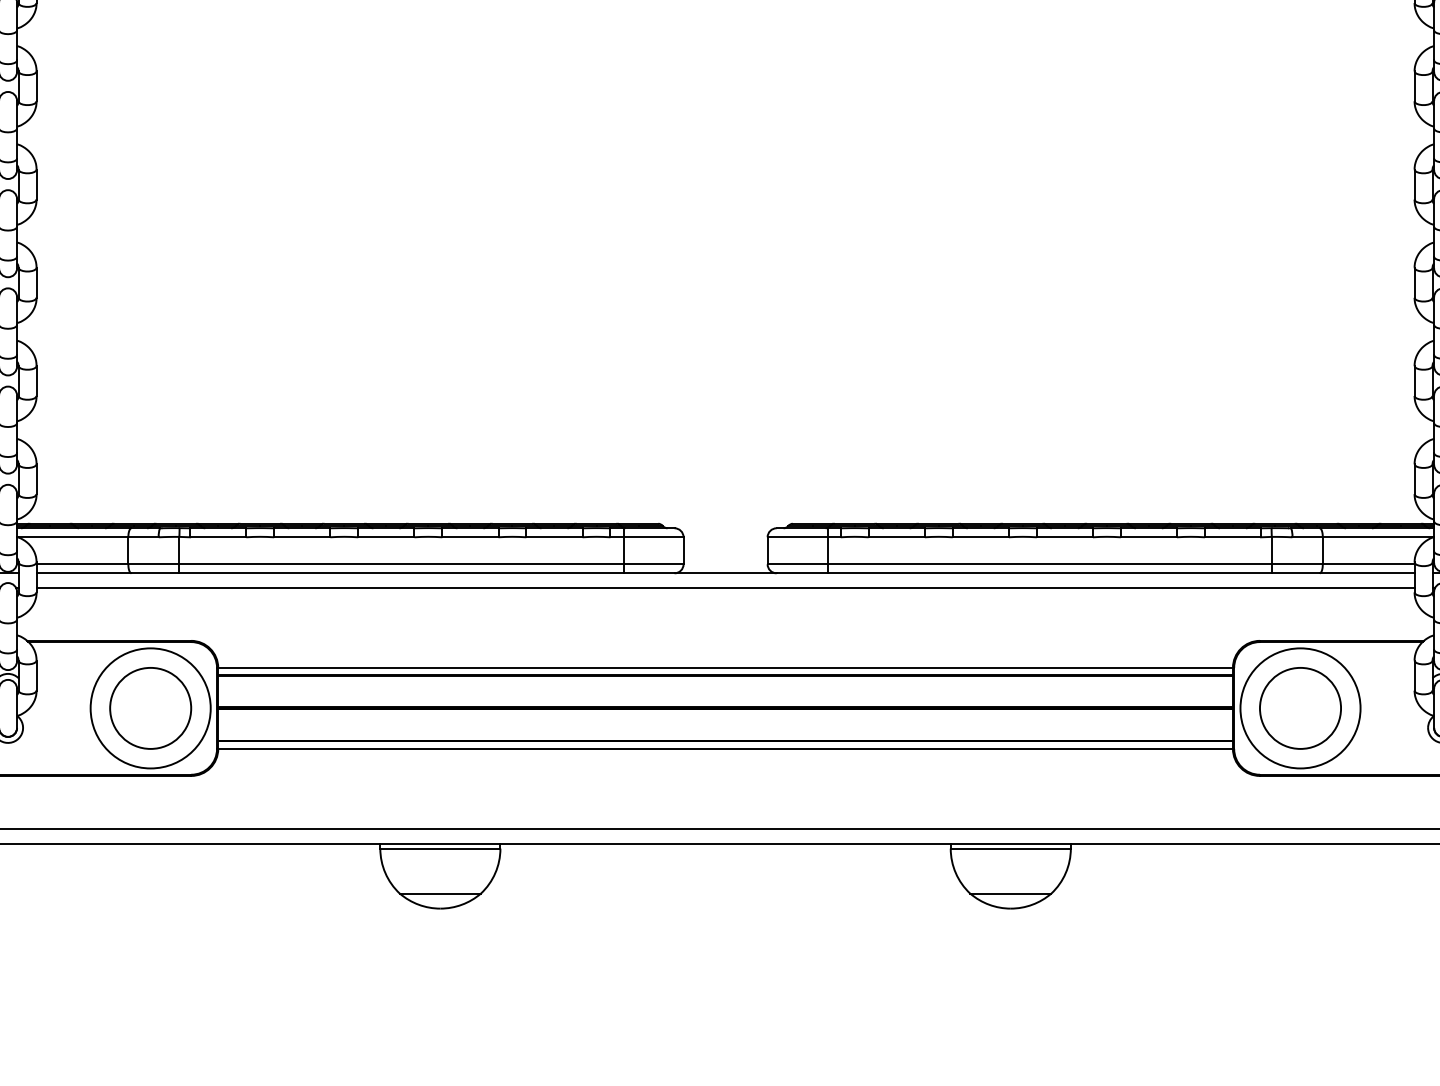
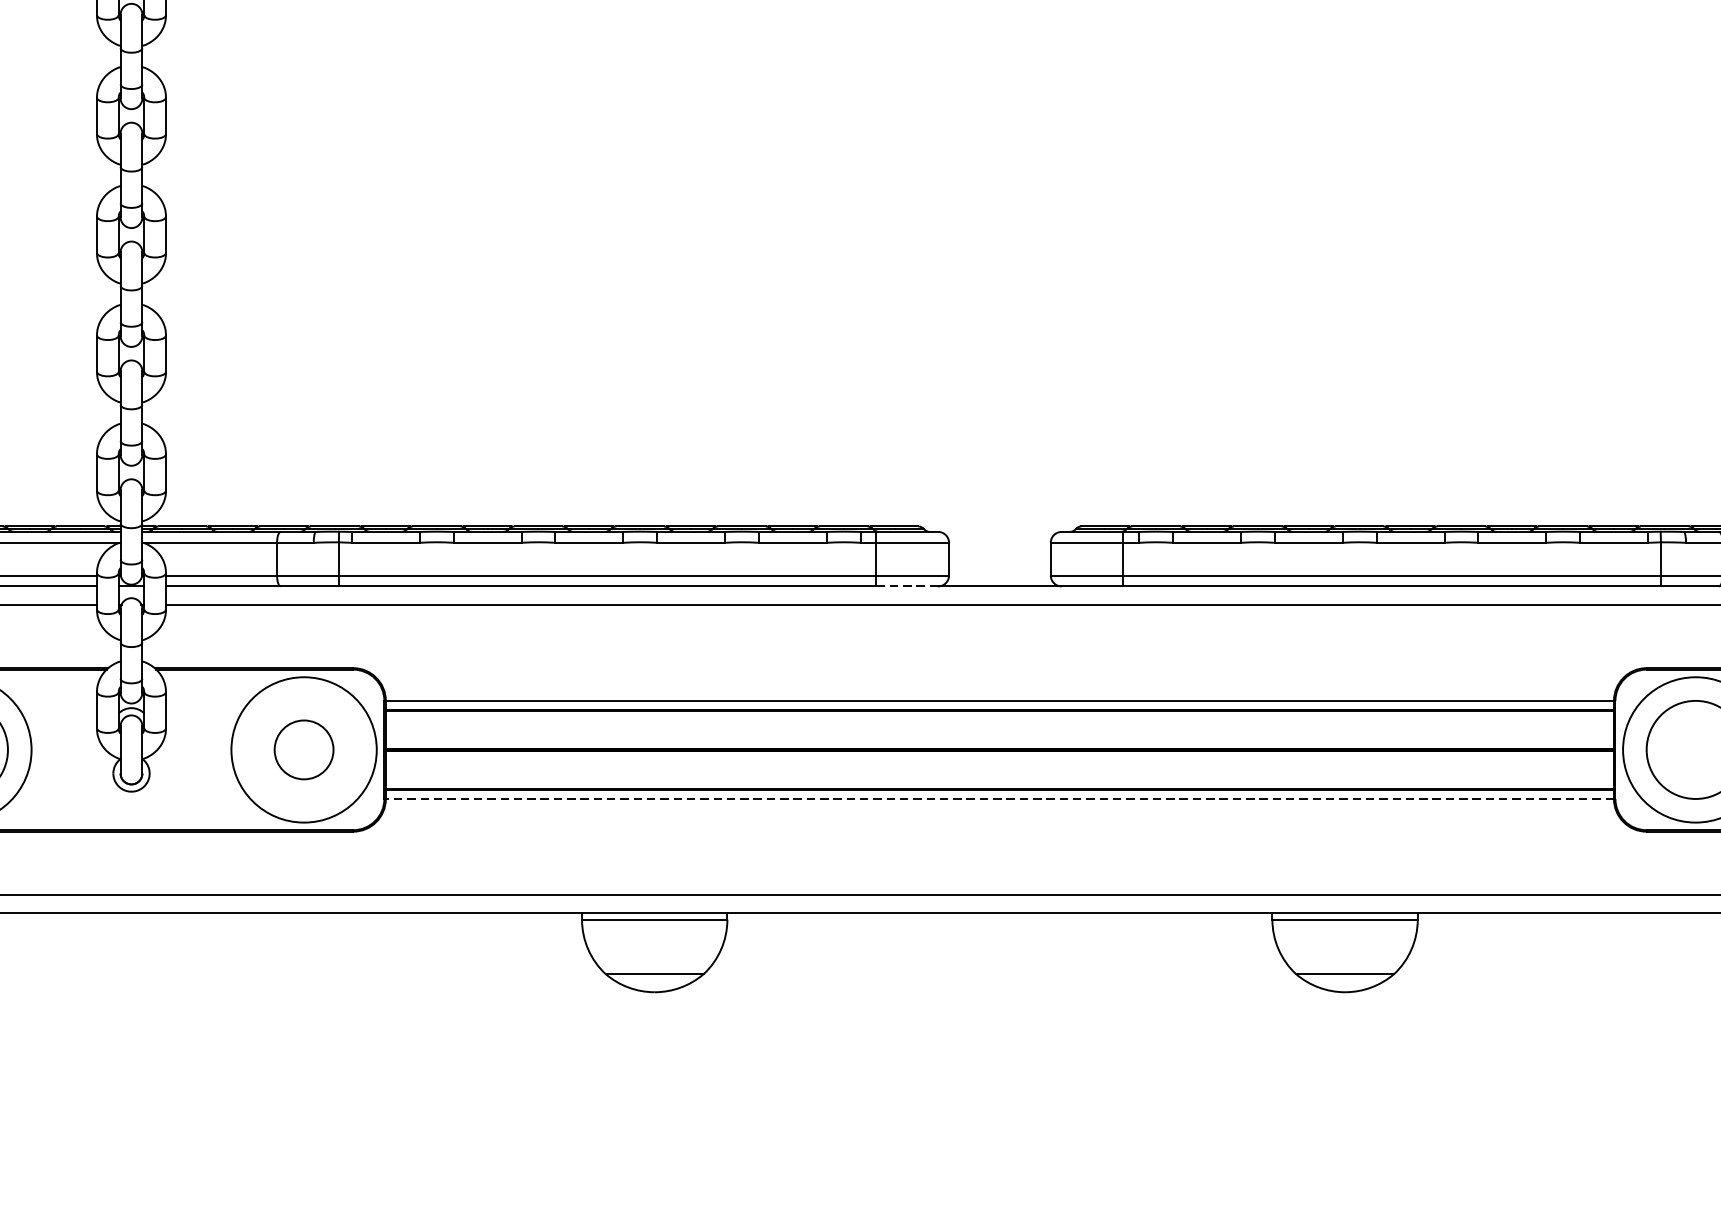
line: (649, 573) -> (907, 586), solid -> dashed
circle: (150, 707) -> (303, 748), size x0.6
line: (725, 748) -> (999, 798), solid -> dashed

